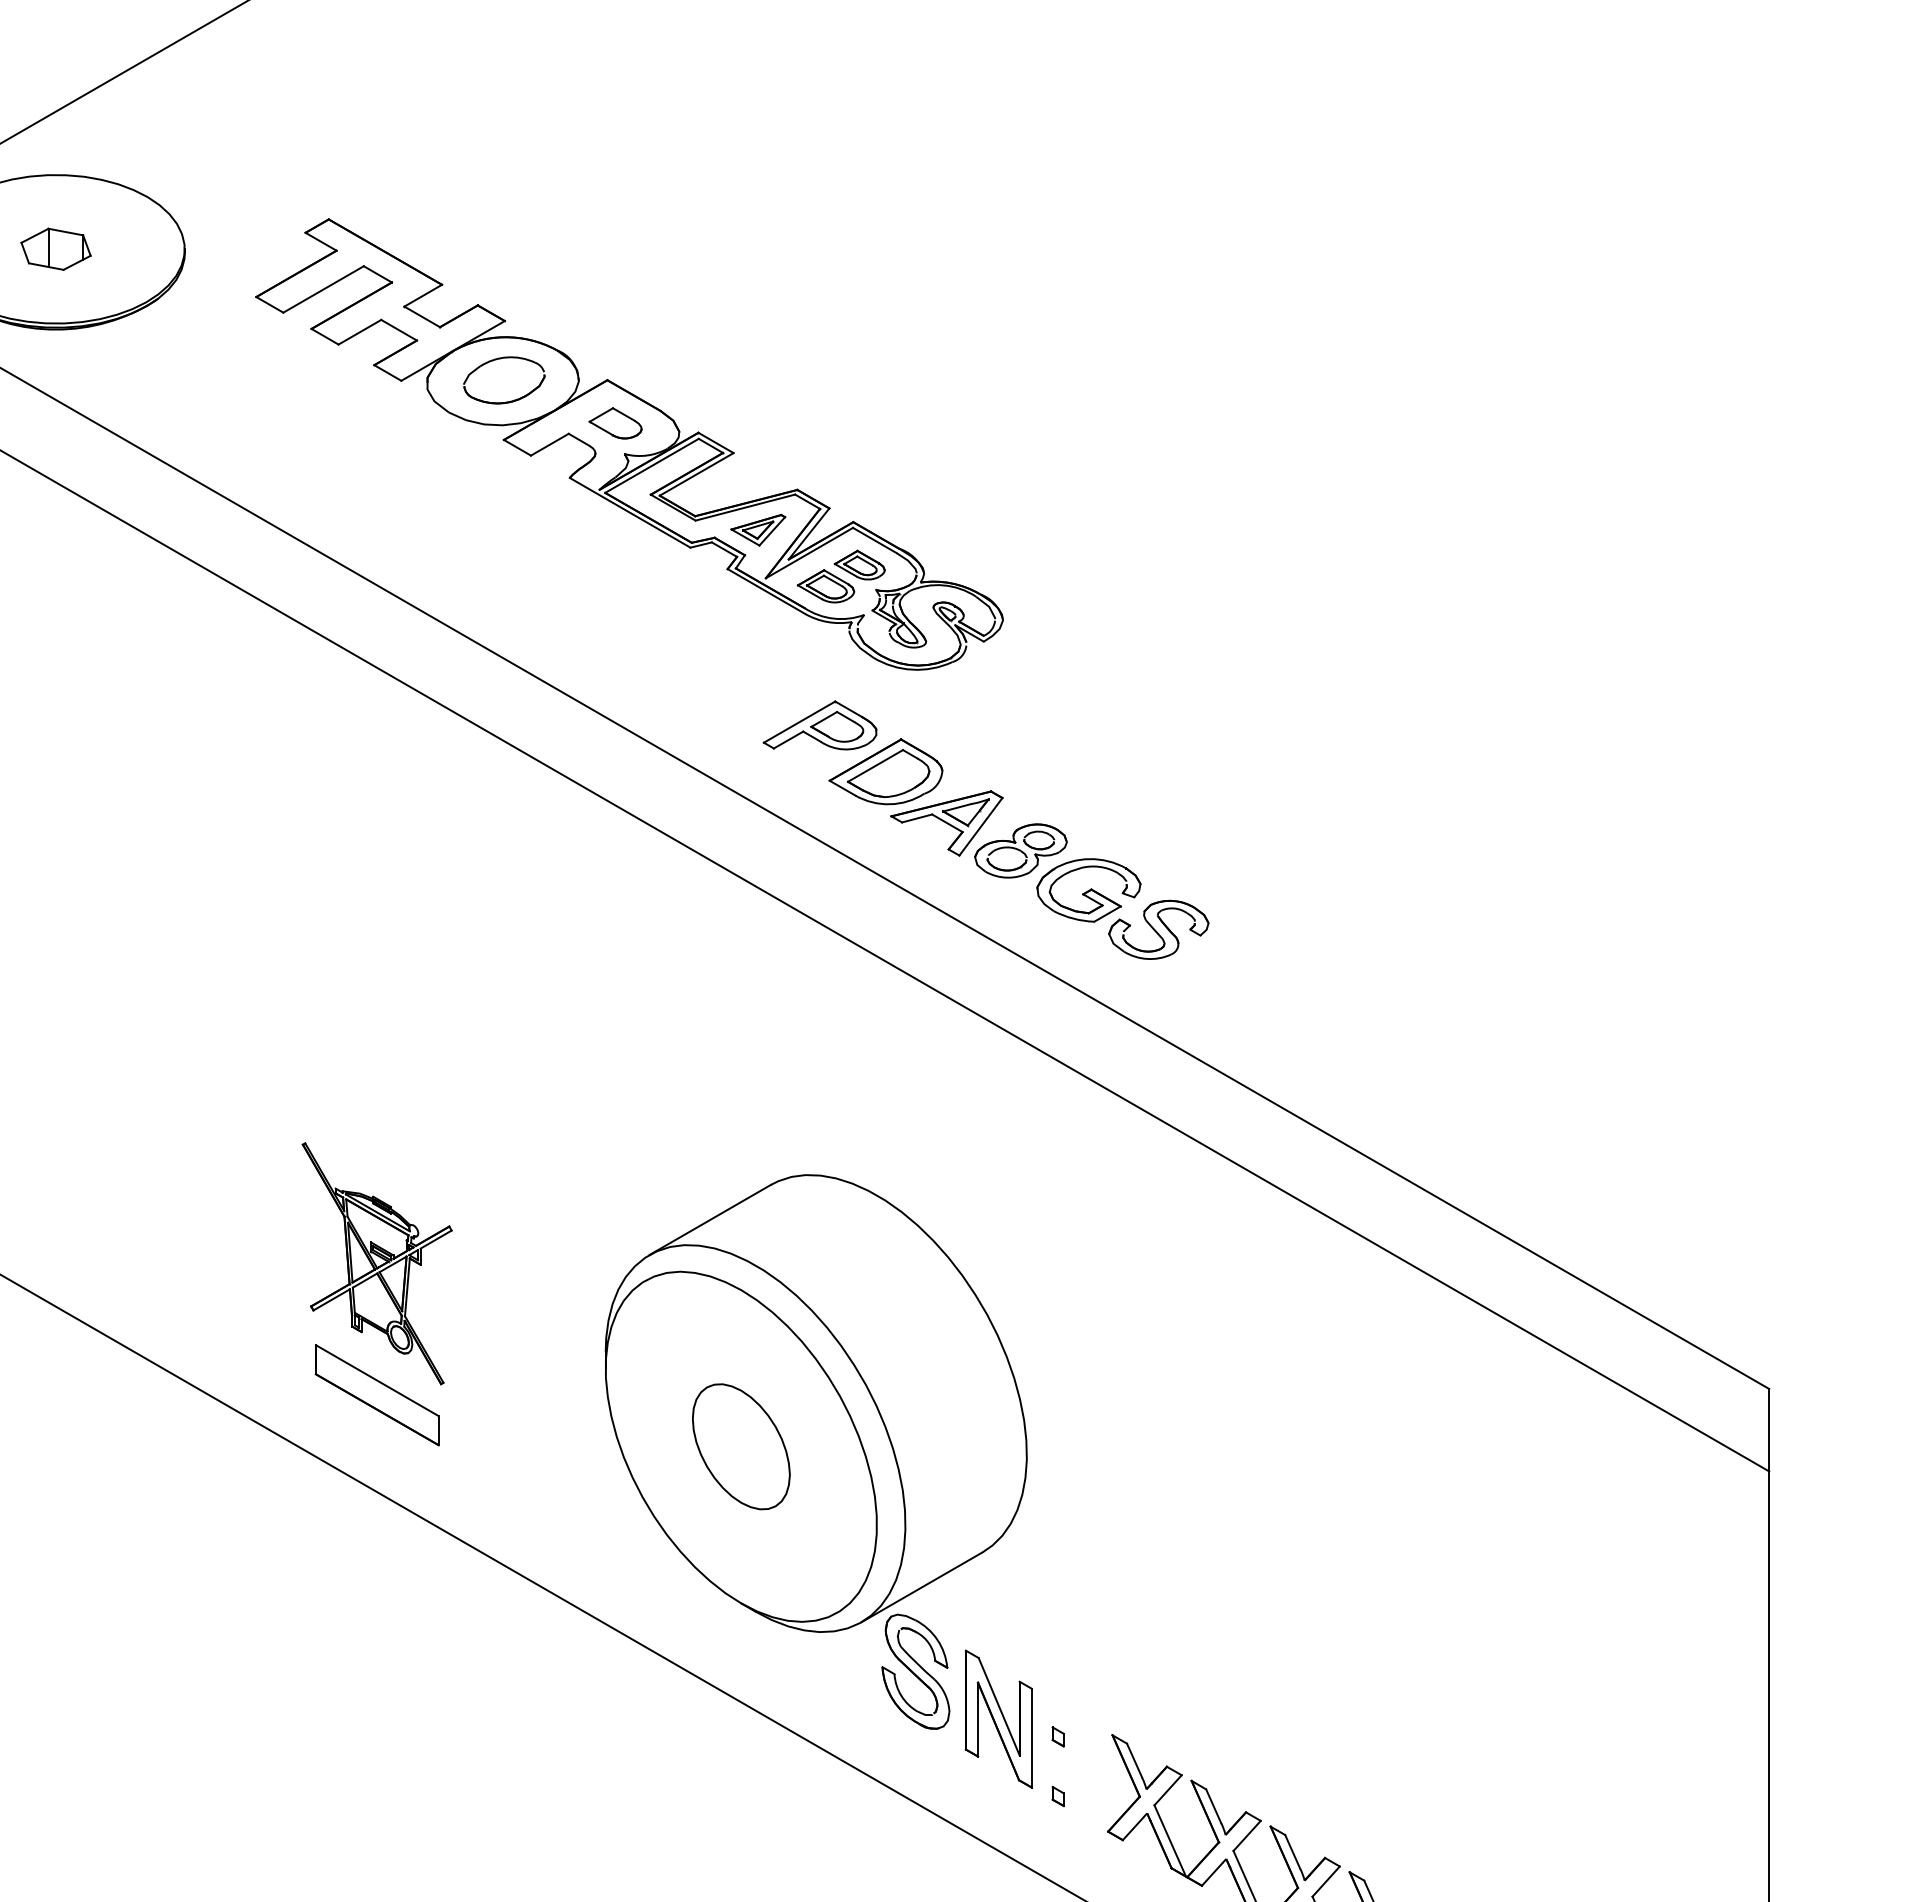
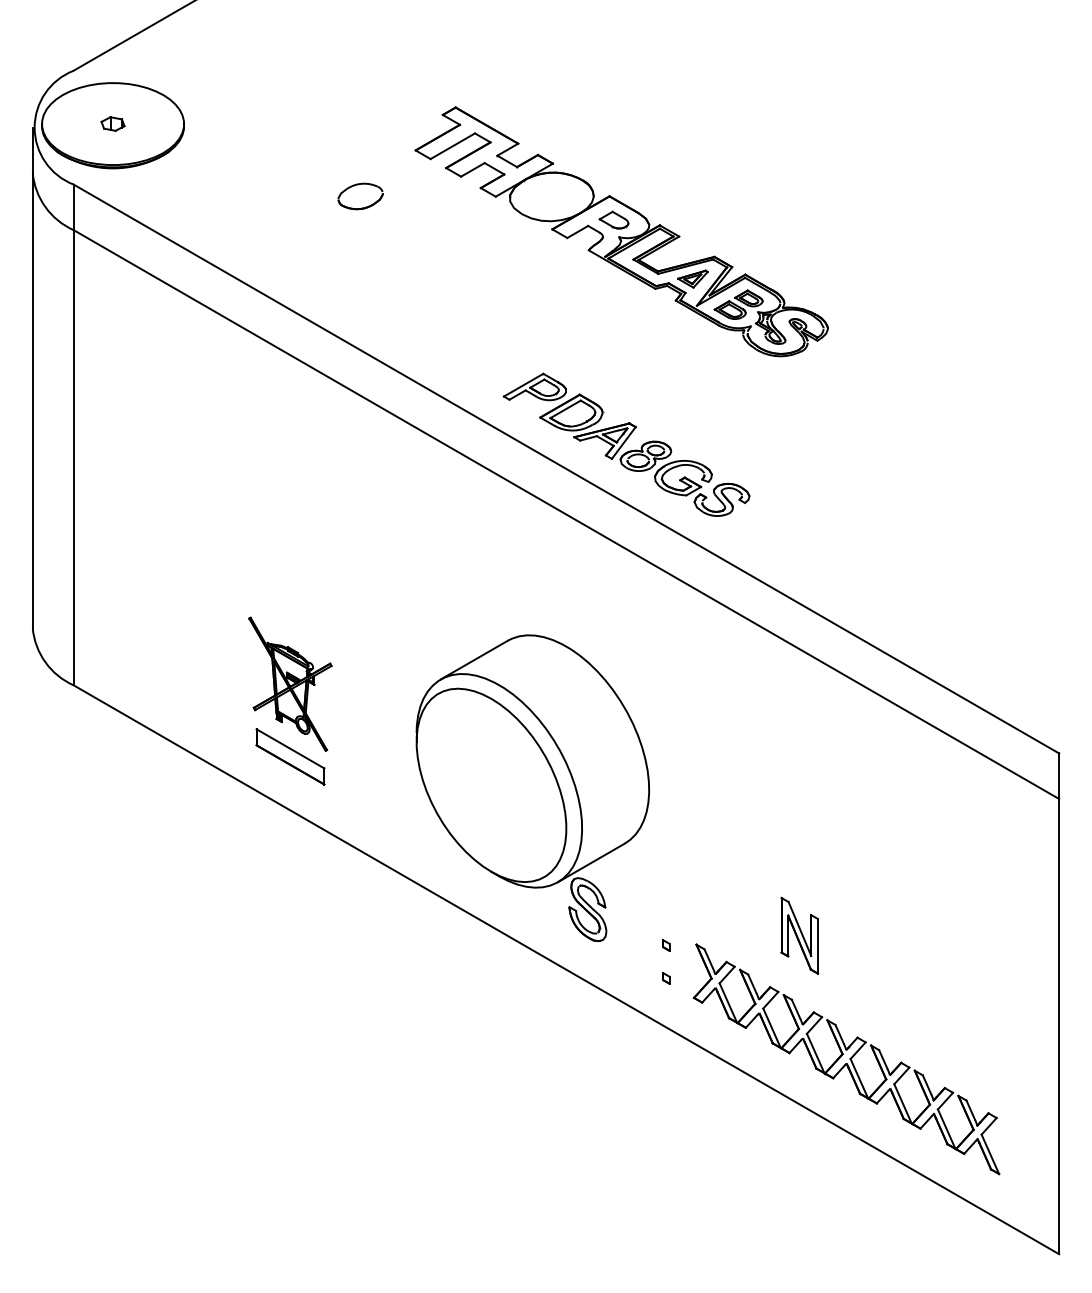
part: (55, 248) -> (112, 123), size x0.6
part: (629, 443) -> (621, 231), moved
part: (741, 1447) -> (491, 785), removed
part: (998, 1718) -> (799, 935), moved

